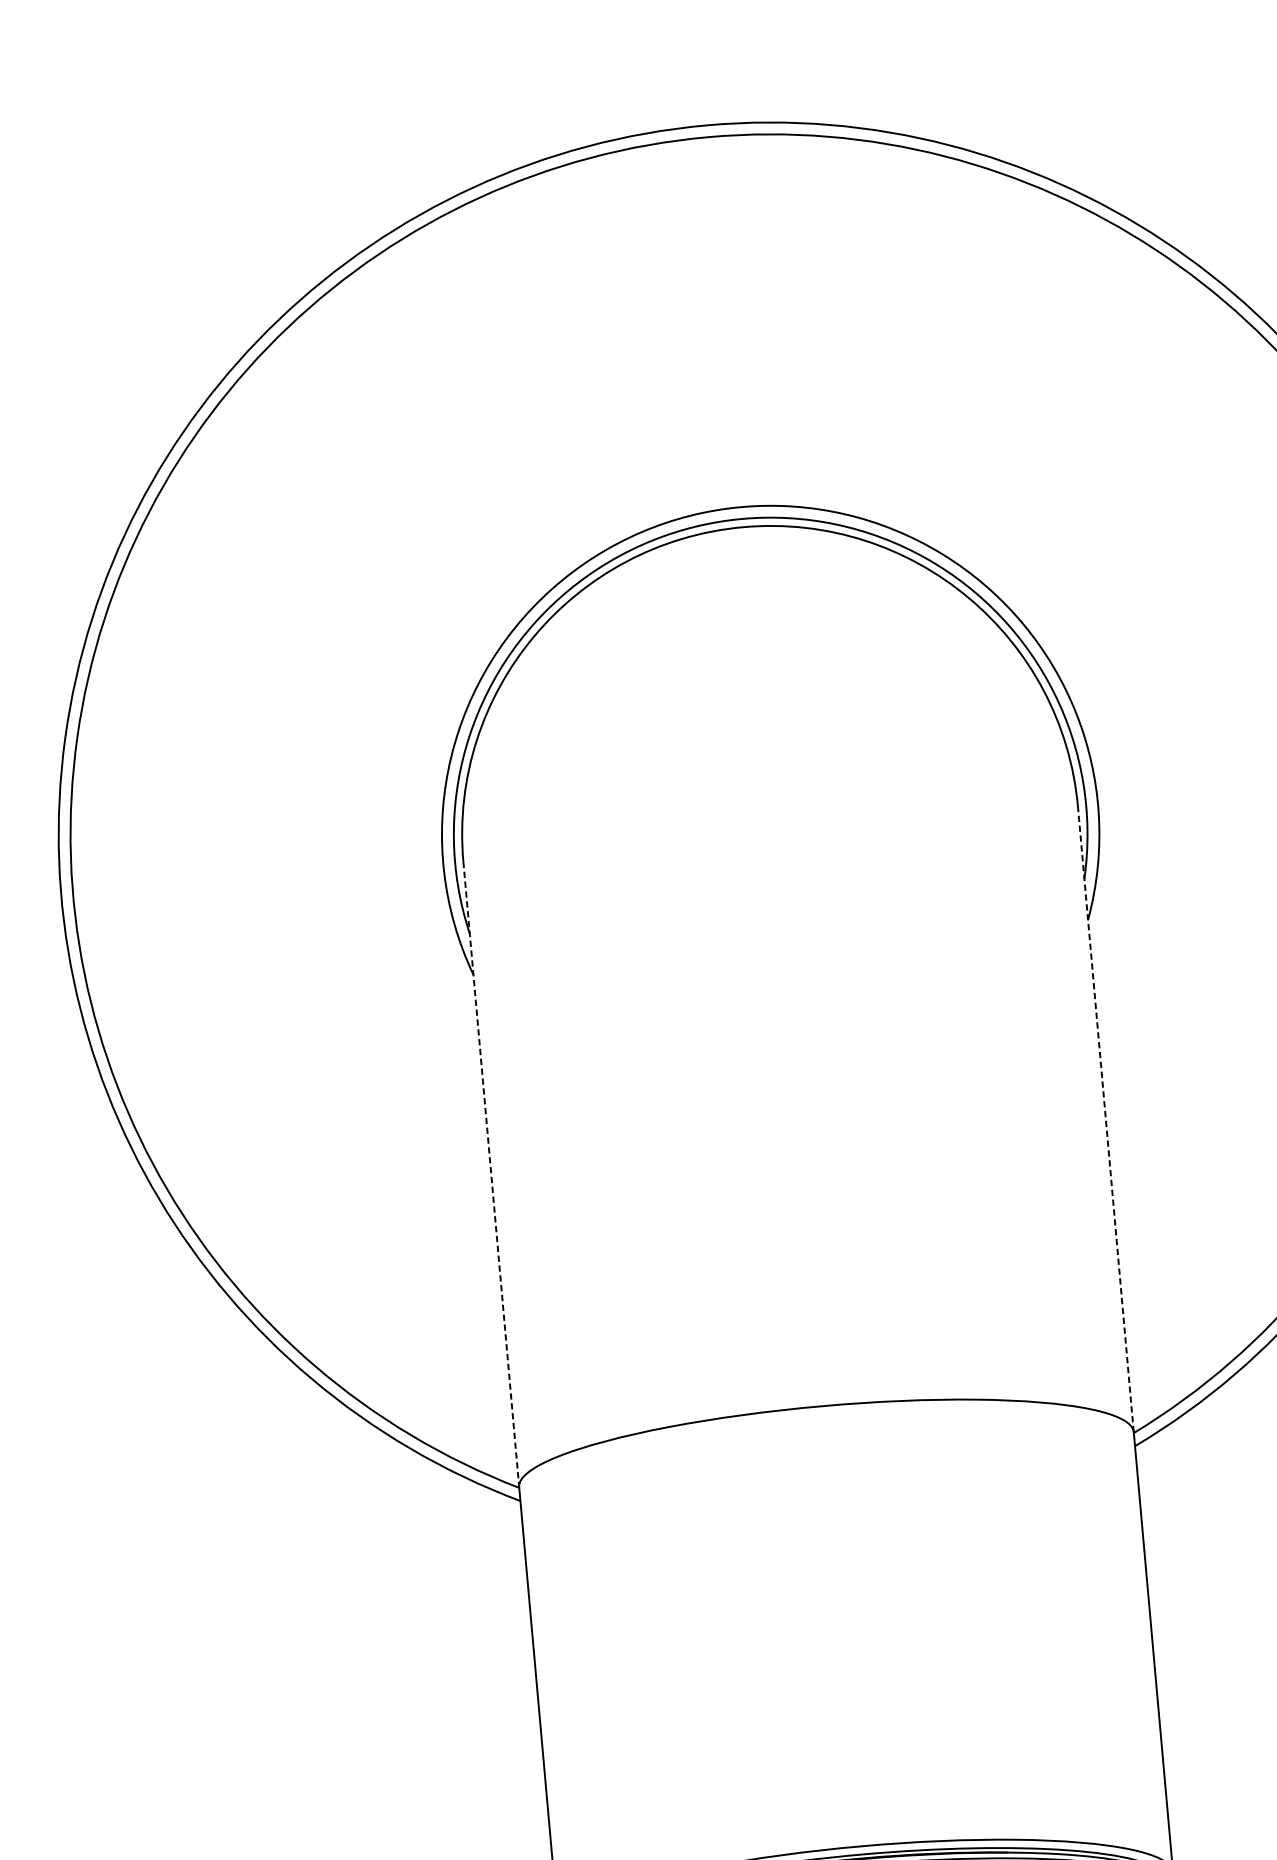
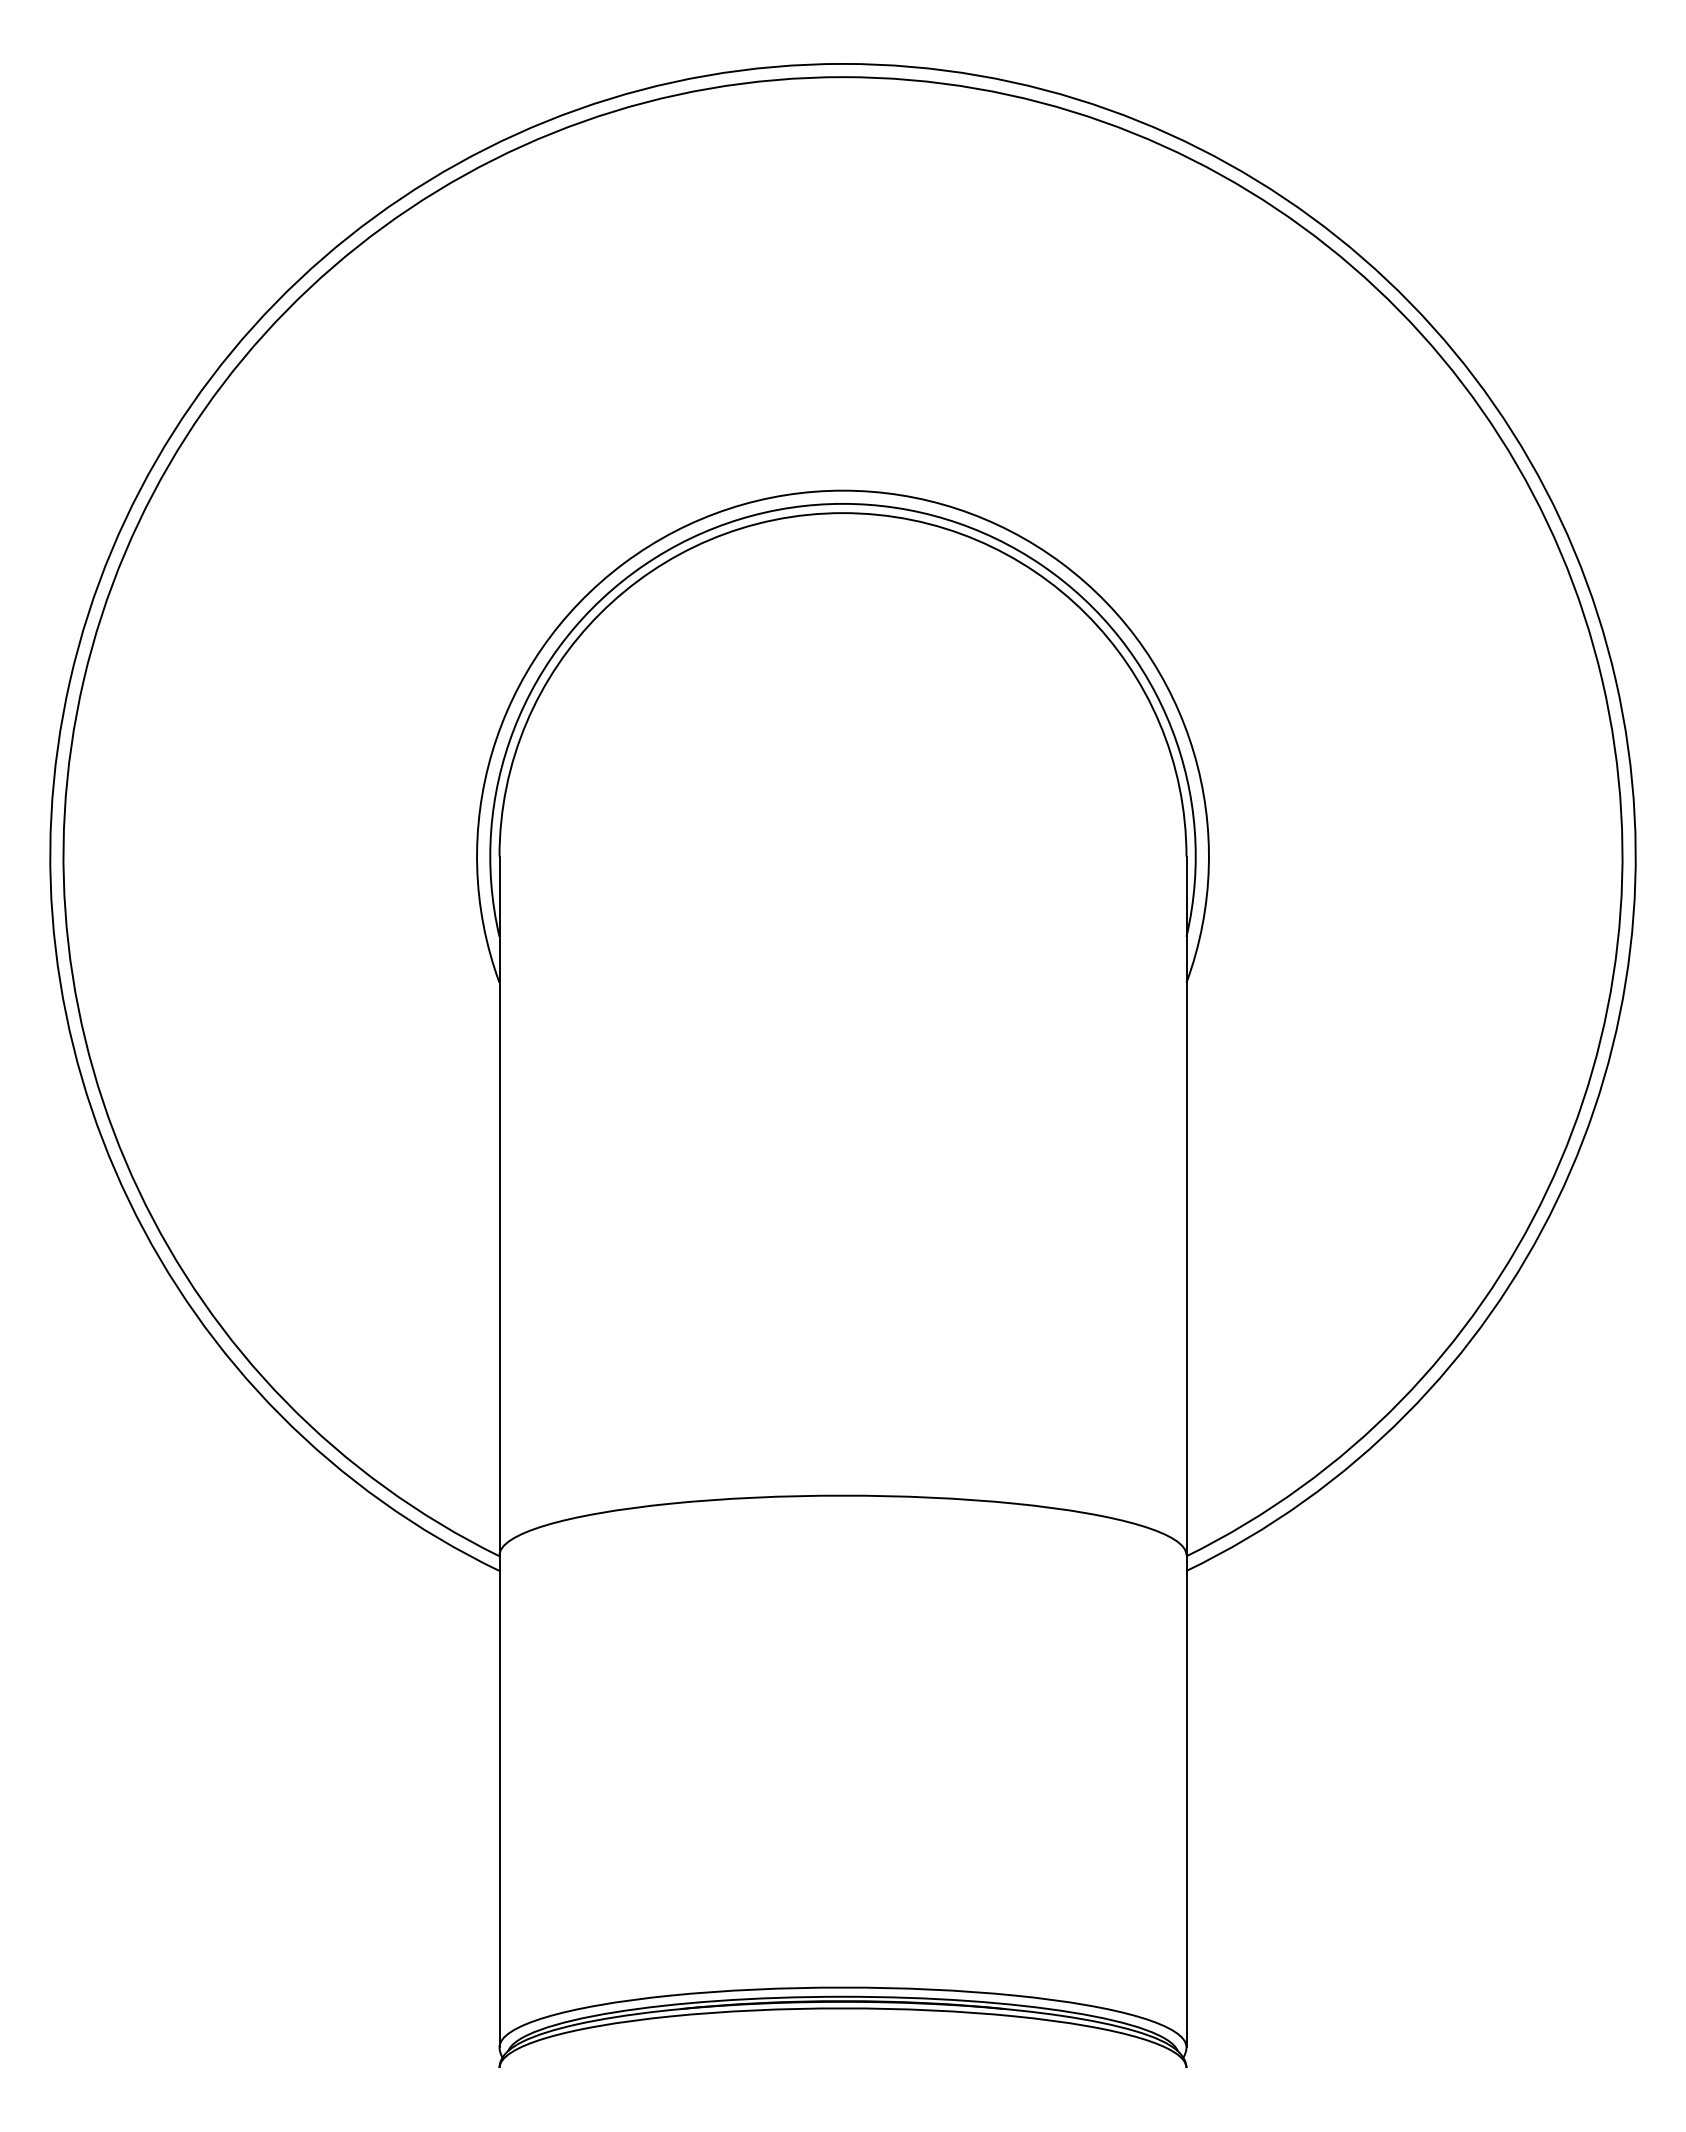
line: (1105, 1119) -> (1186, 1205), dashed -> solid
line: (491, 1174) -> (499, 1206), dashed -> solid

